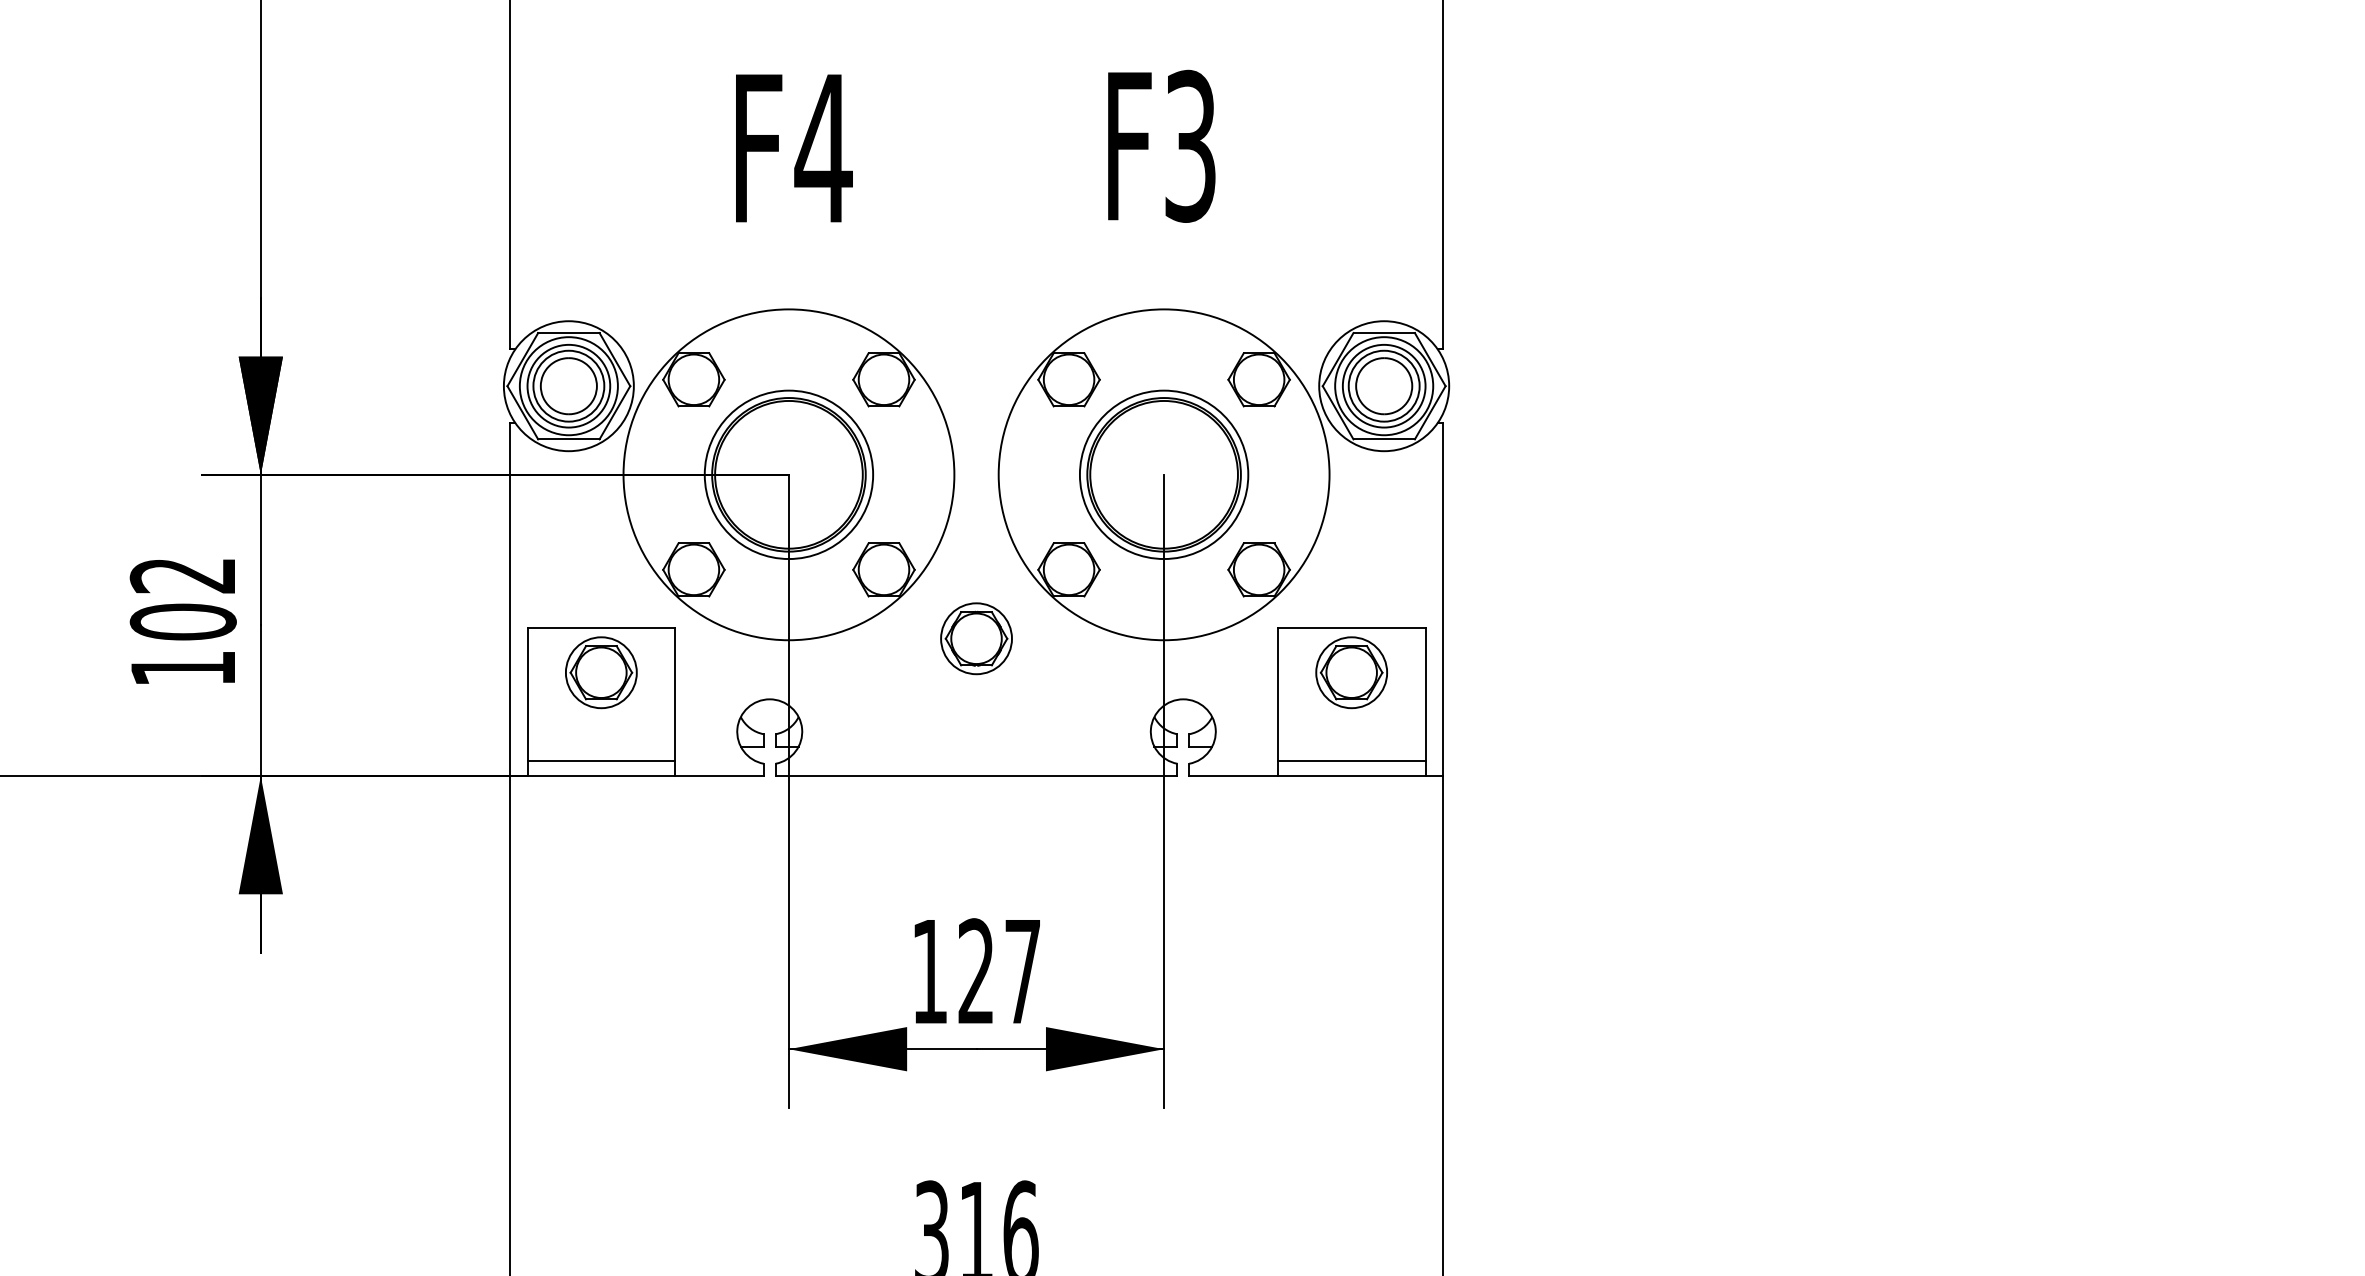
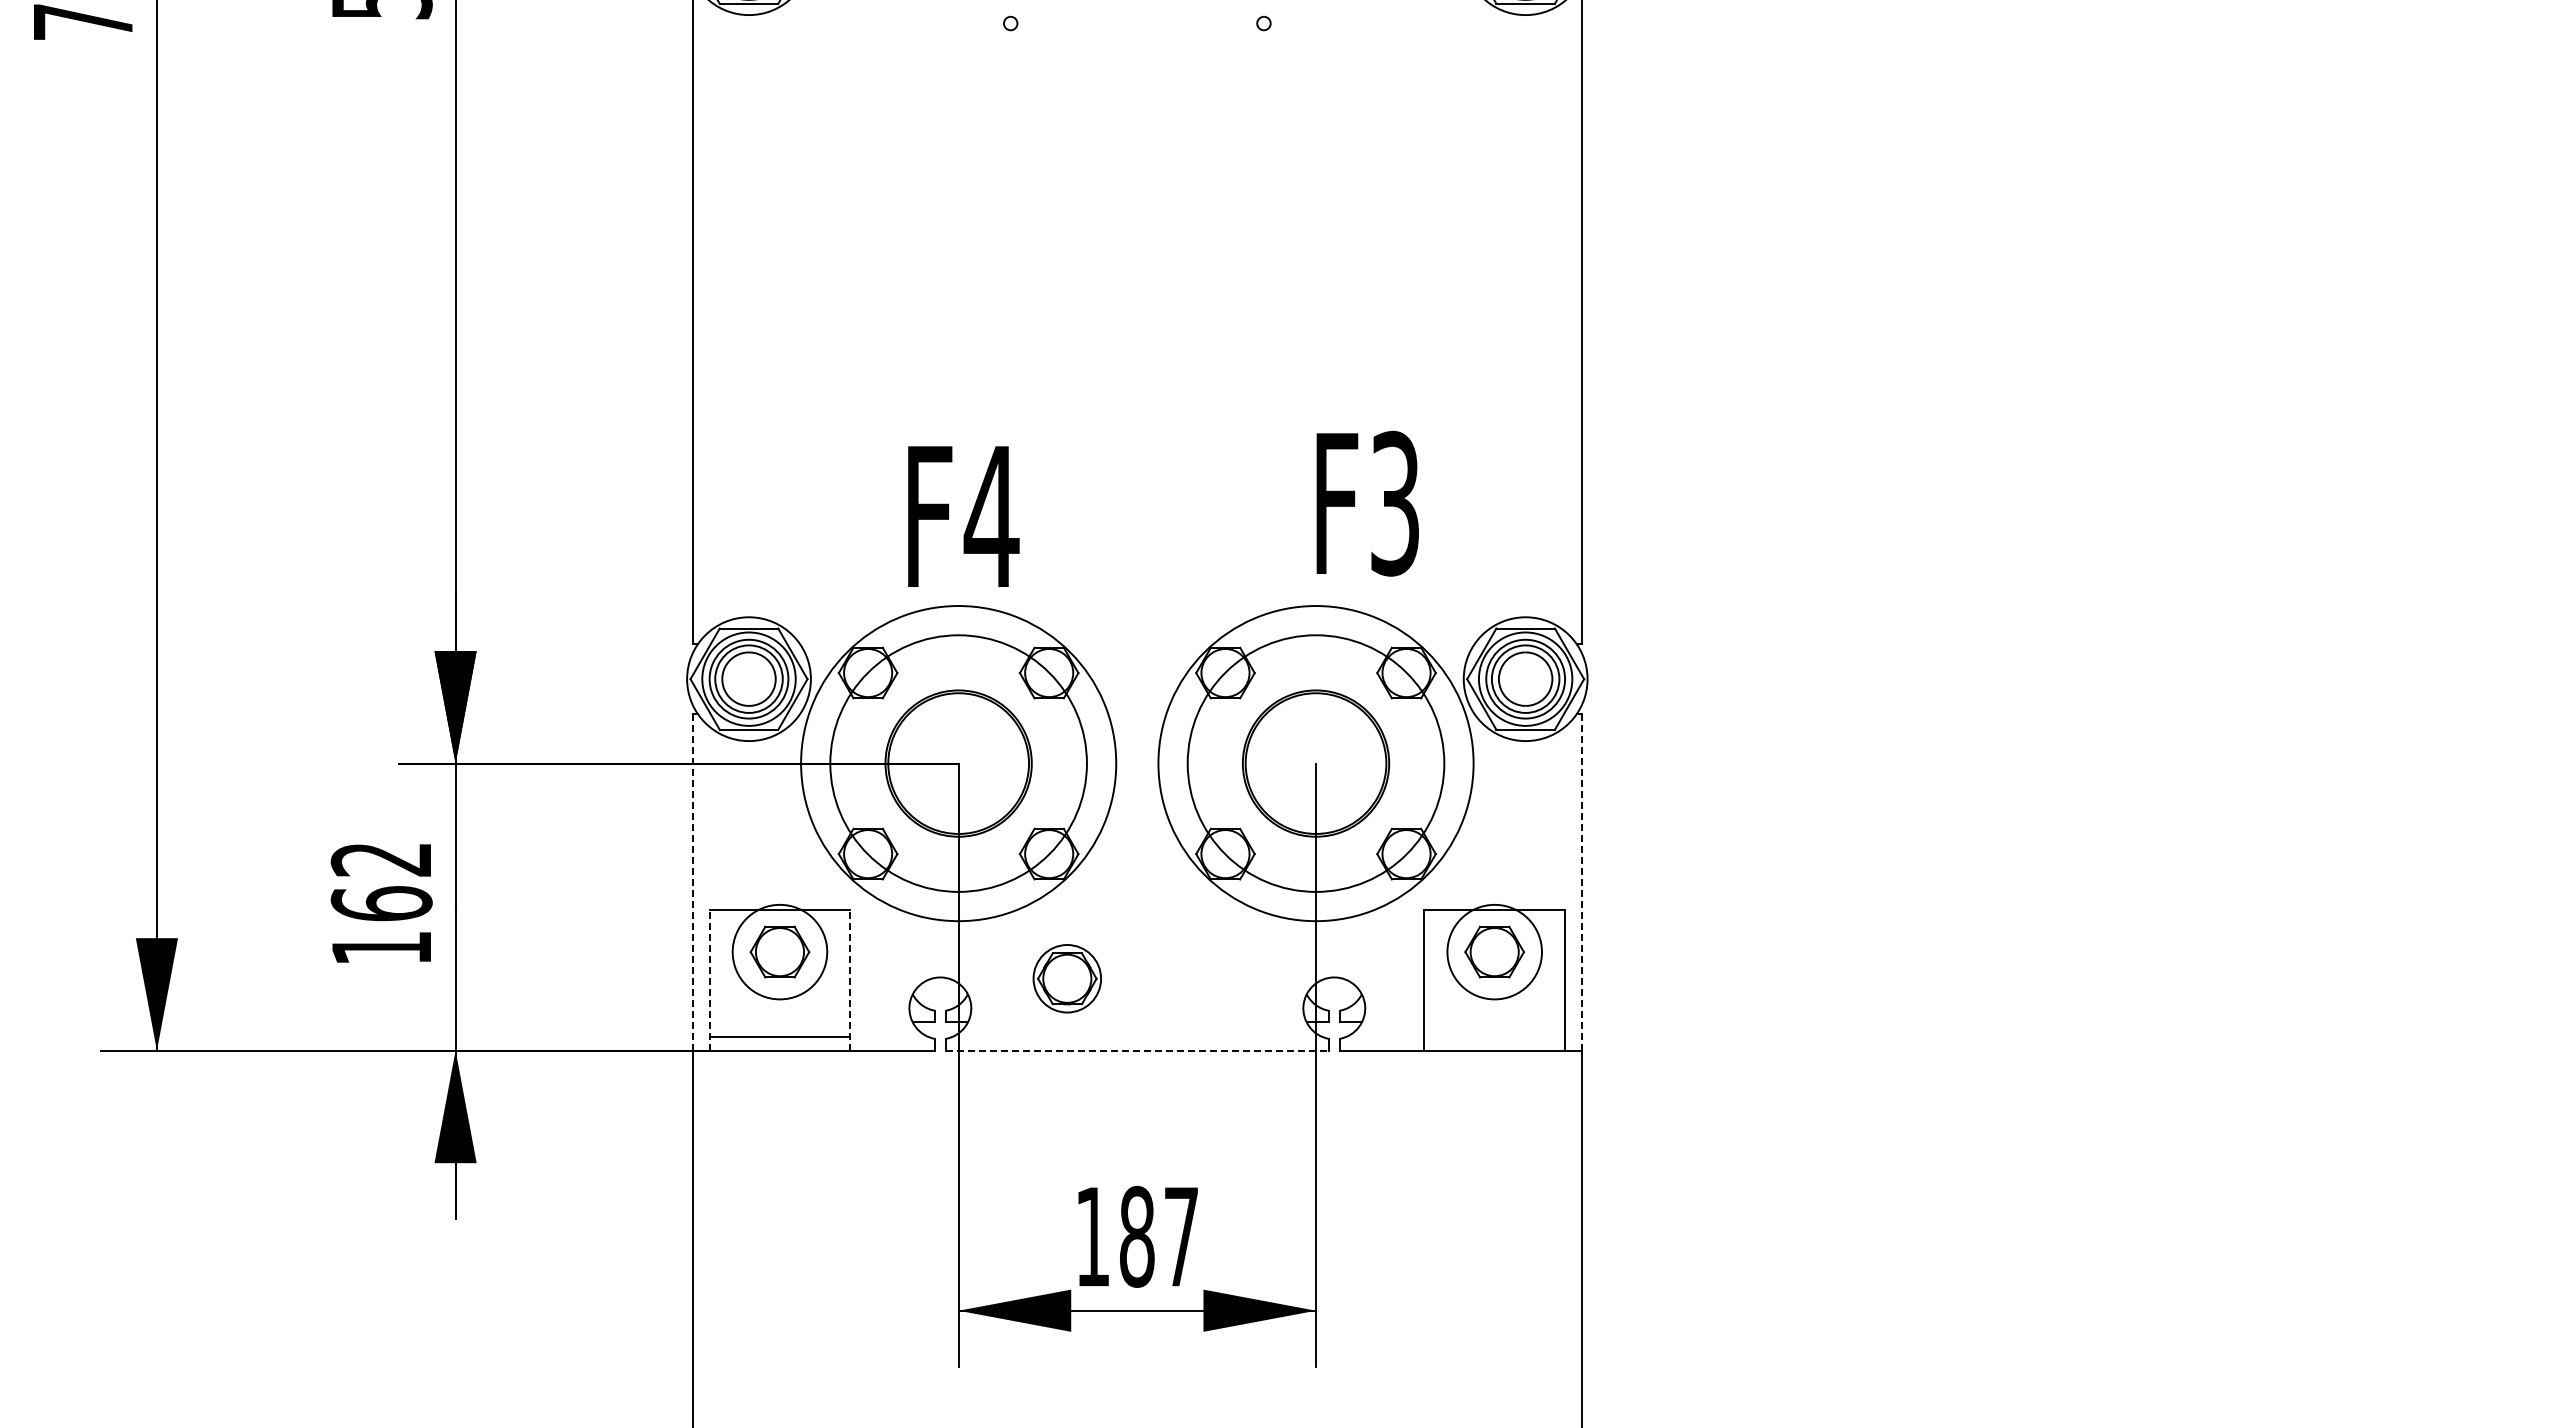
text: (1161, 146) -> (1367, 503), moved
text: (794, 148) -> (963, 516), moved
circle: (788, 474) -> (958, 763), size x1.6
circle: (1163, 474) -> (1315, 763), size x1.6
line: (1442, 598) -> (1581, 881), solid -> dashed
line: (509, 599) -> (692, 882), solid -> dashed
text: (183, 621) -> (381, 903), 102 -> 162
part: (975, 638) -> (1066, 978), moved
circle: (600, 672) -> (779, 951), size x1.4
circle: (1351, 672) -> (1494, 951), size x1.4
line: (527, 701) -> (709, 979), solid -> dashed
line: (675, 701) -> (850, 979), solid -> dashed
line: (1351, 761) -> (1494, 1036), removed
line: (976, 776) -> (1137, 1050), solid -> dashed
text: (976, 971) -> (1137, 1236), 127 -> 187

